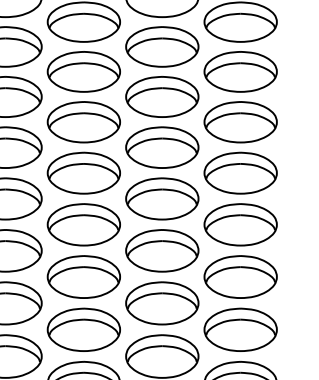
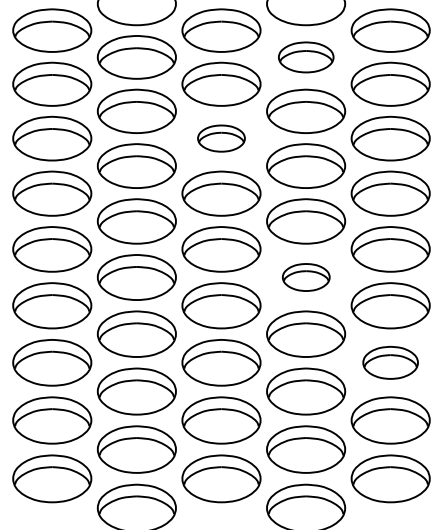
part: (162, 47) -> (306, 57), size x0.7
part: (83, 122) -> (221, 138), size x0.6
part: (162, 250) -> (306, 277), size x0.6
part: (240, 329) -> (390, 362), size x0.7

